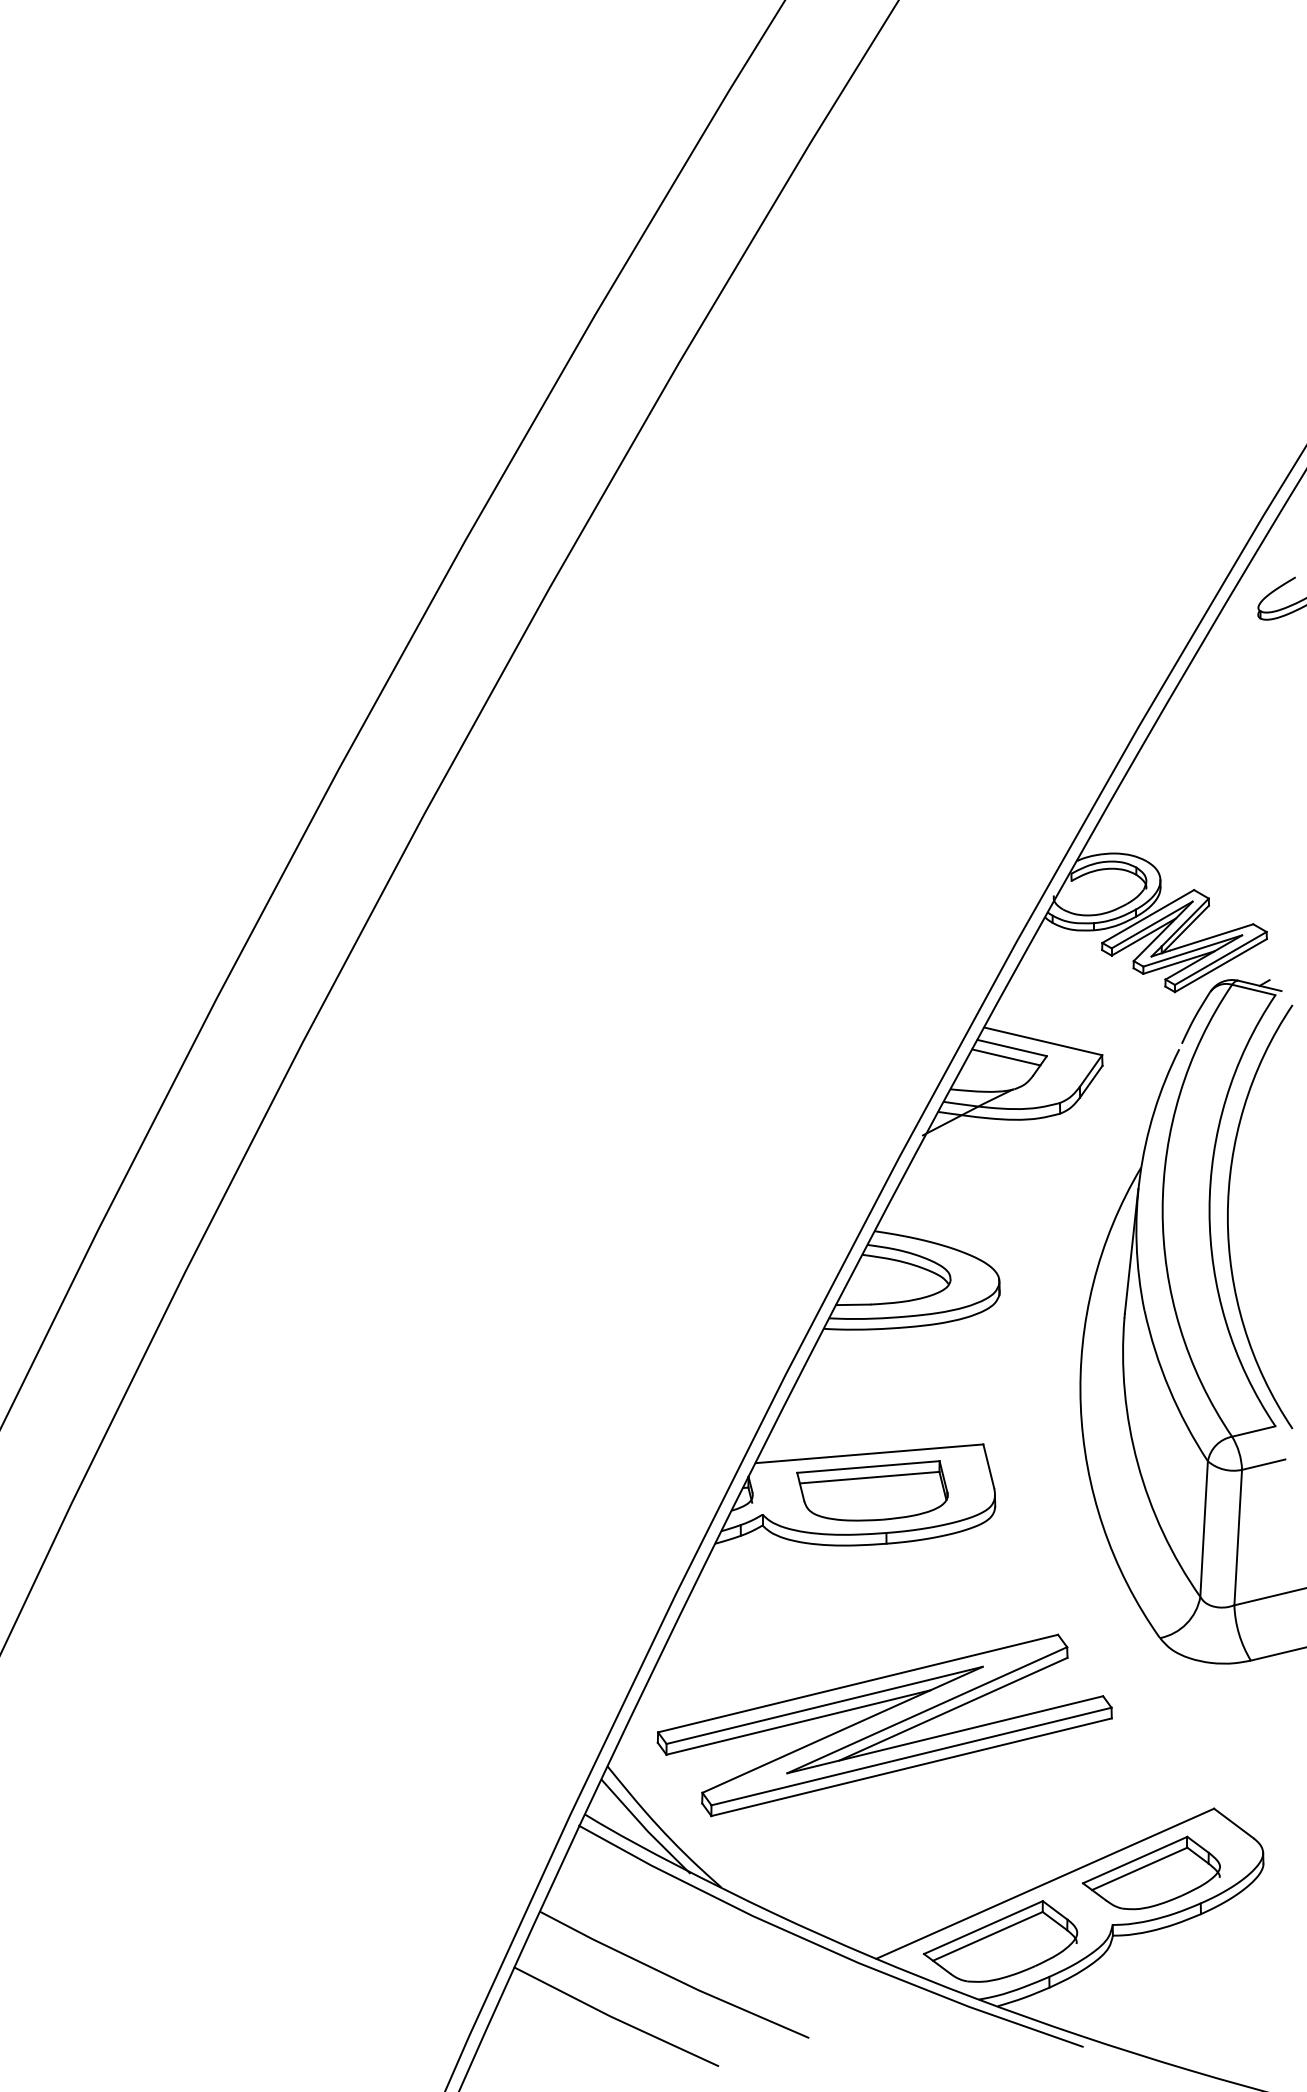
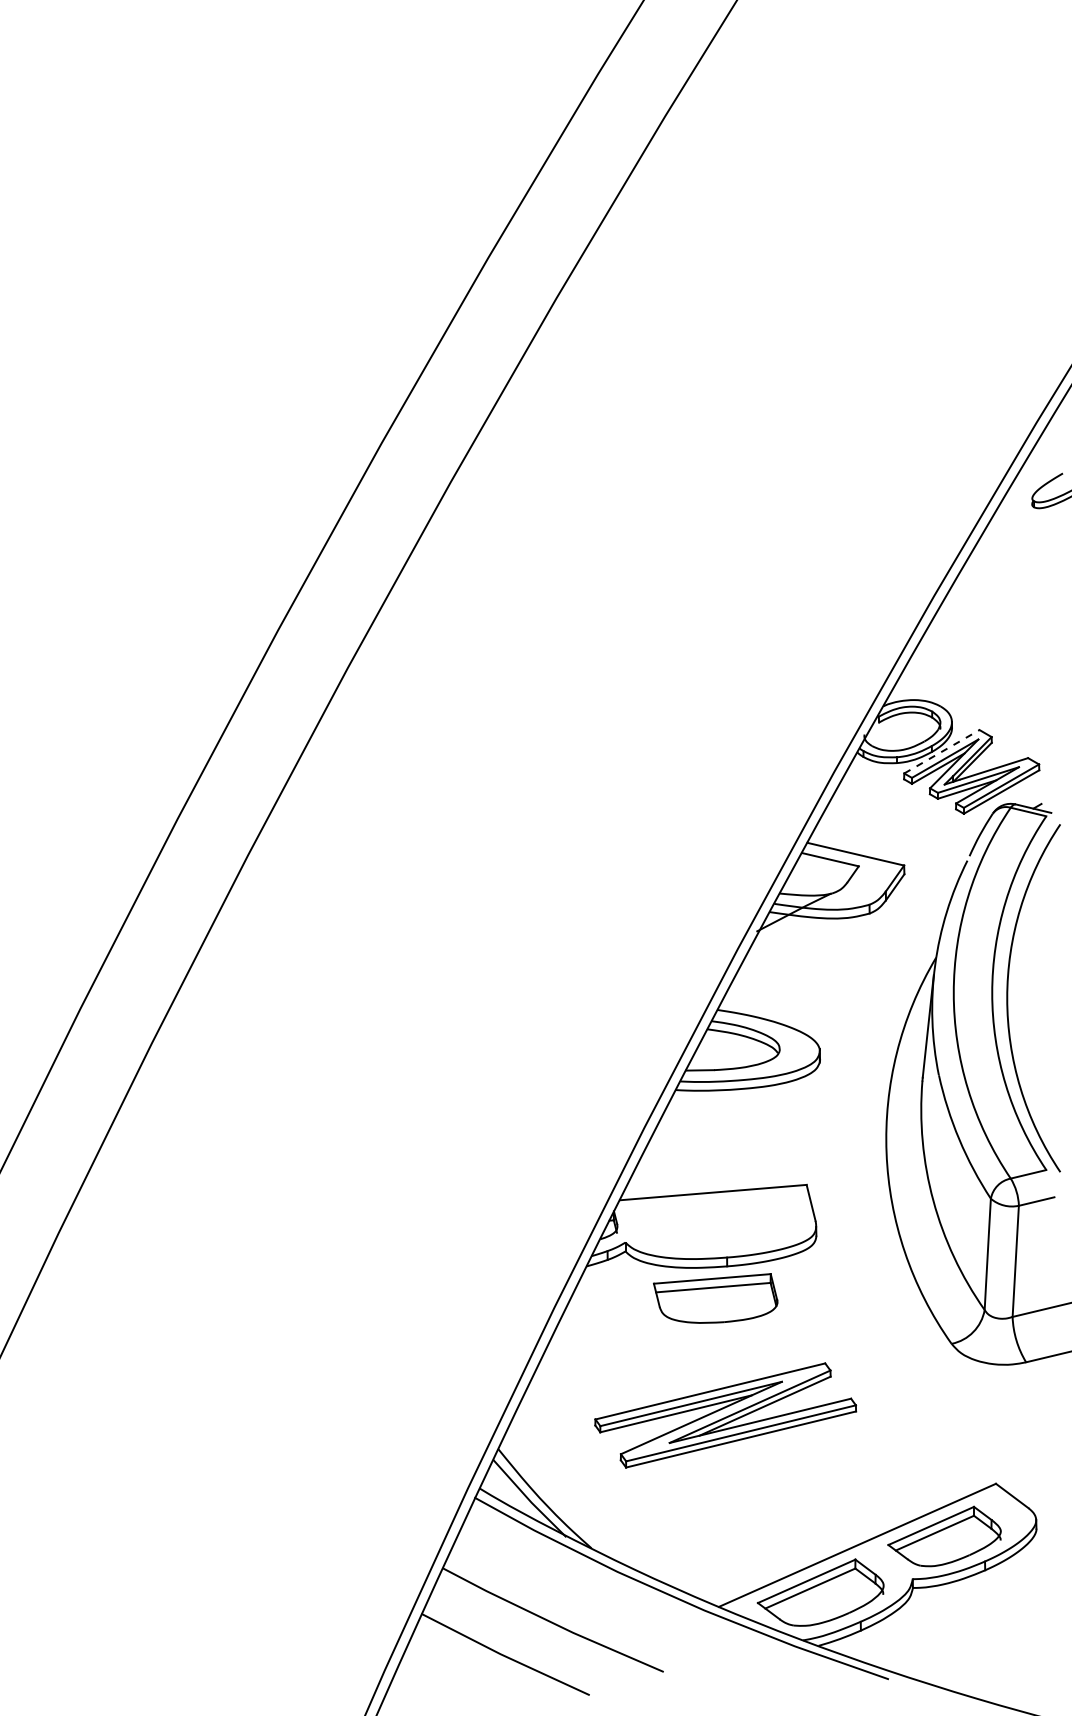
line: (1148, 916) -> (942, 751), solid -> dashed
line: (1006, 1057) -> (825, 867), removed
part: (872, 1490) -> (715, 1298), moved
part: (884, 1725) -> (725, 1415), size x0.7

